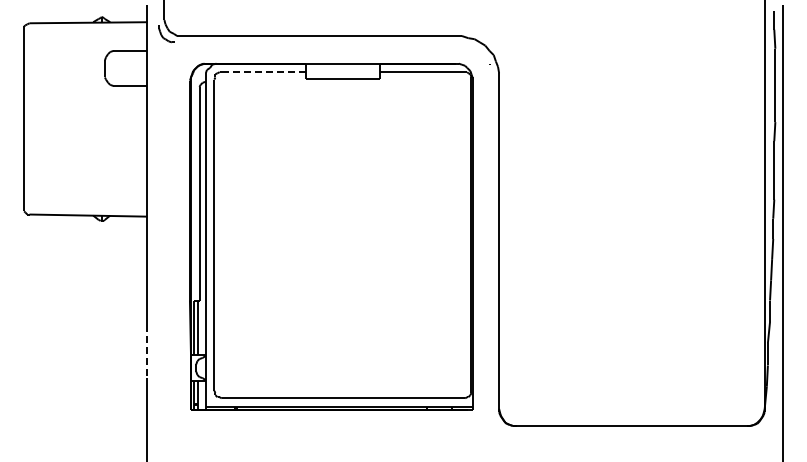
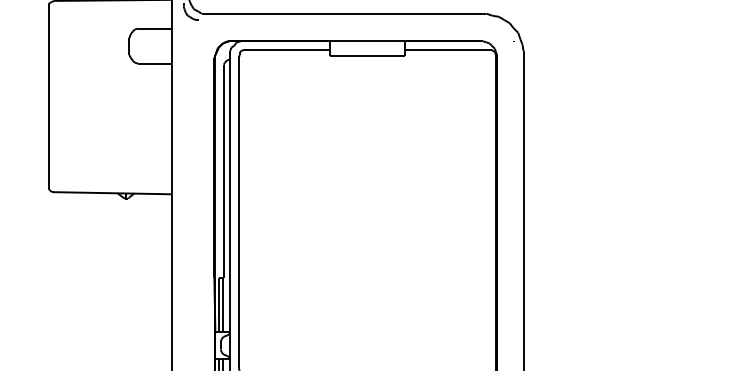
line: (263, 72) -> (287, 50), dashed -> solid
line: (147, 351) -> (171, 329), dashed -> solid

